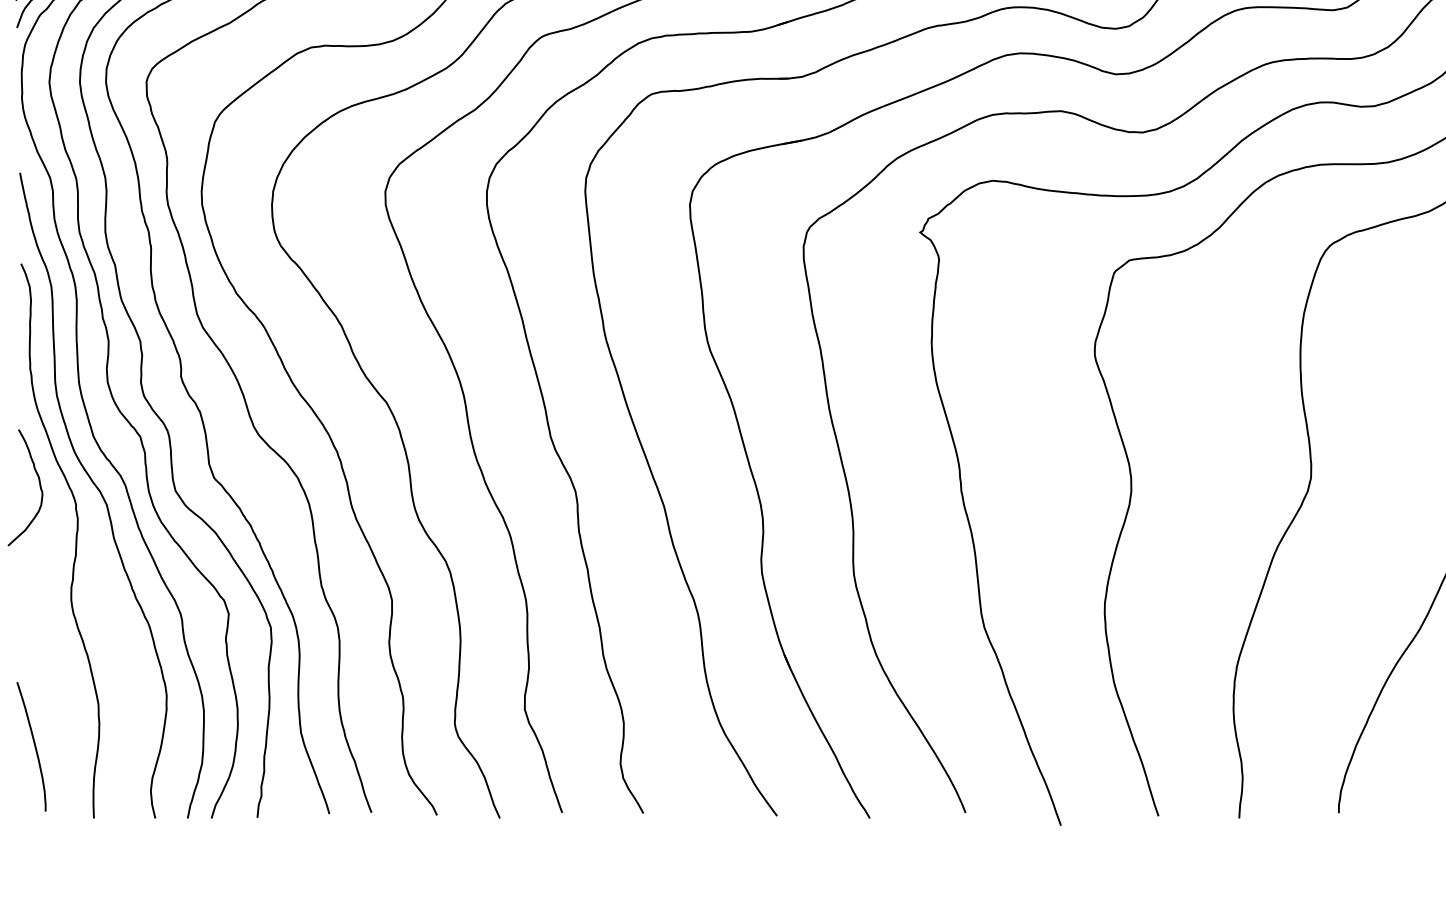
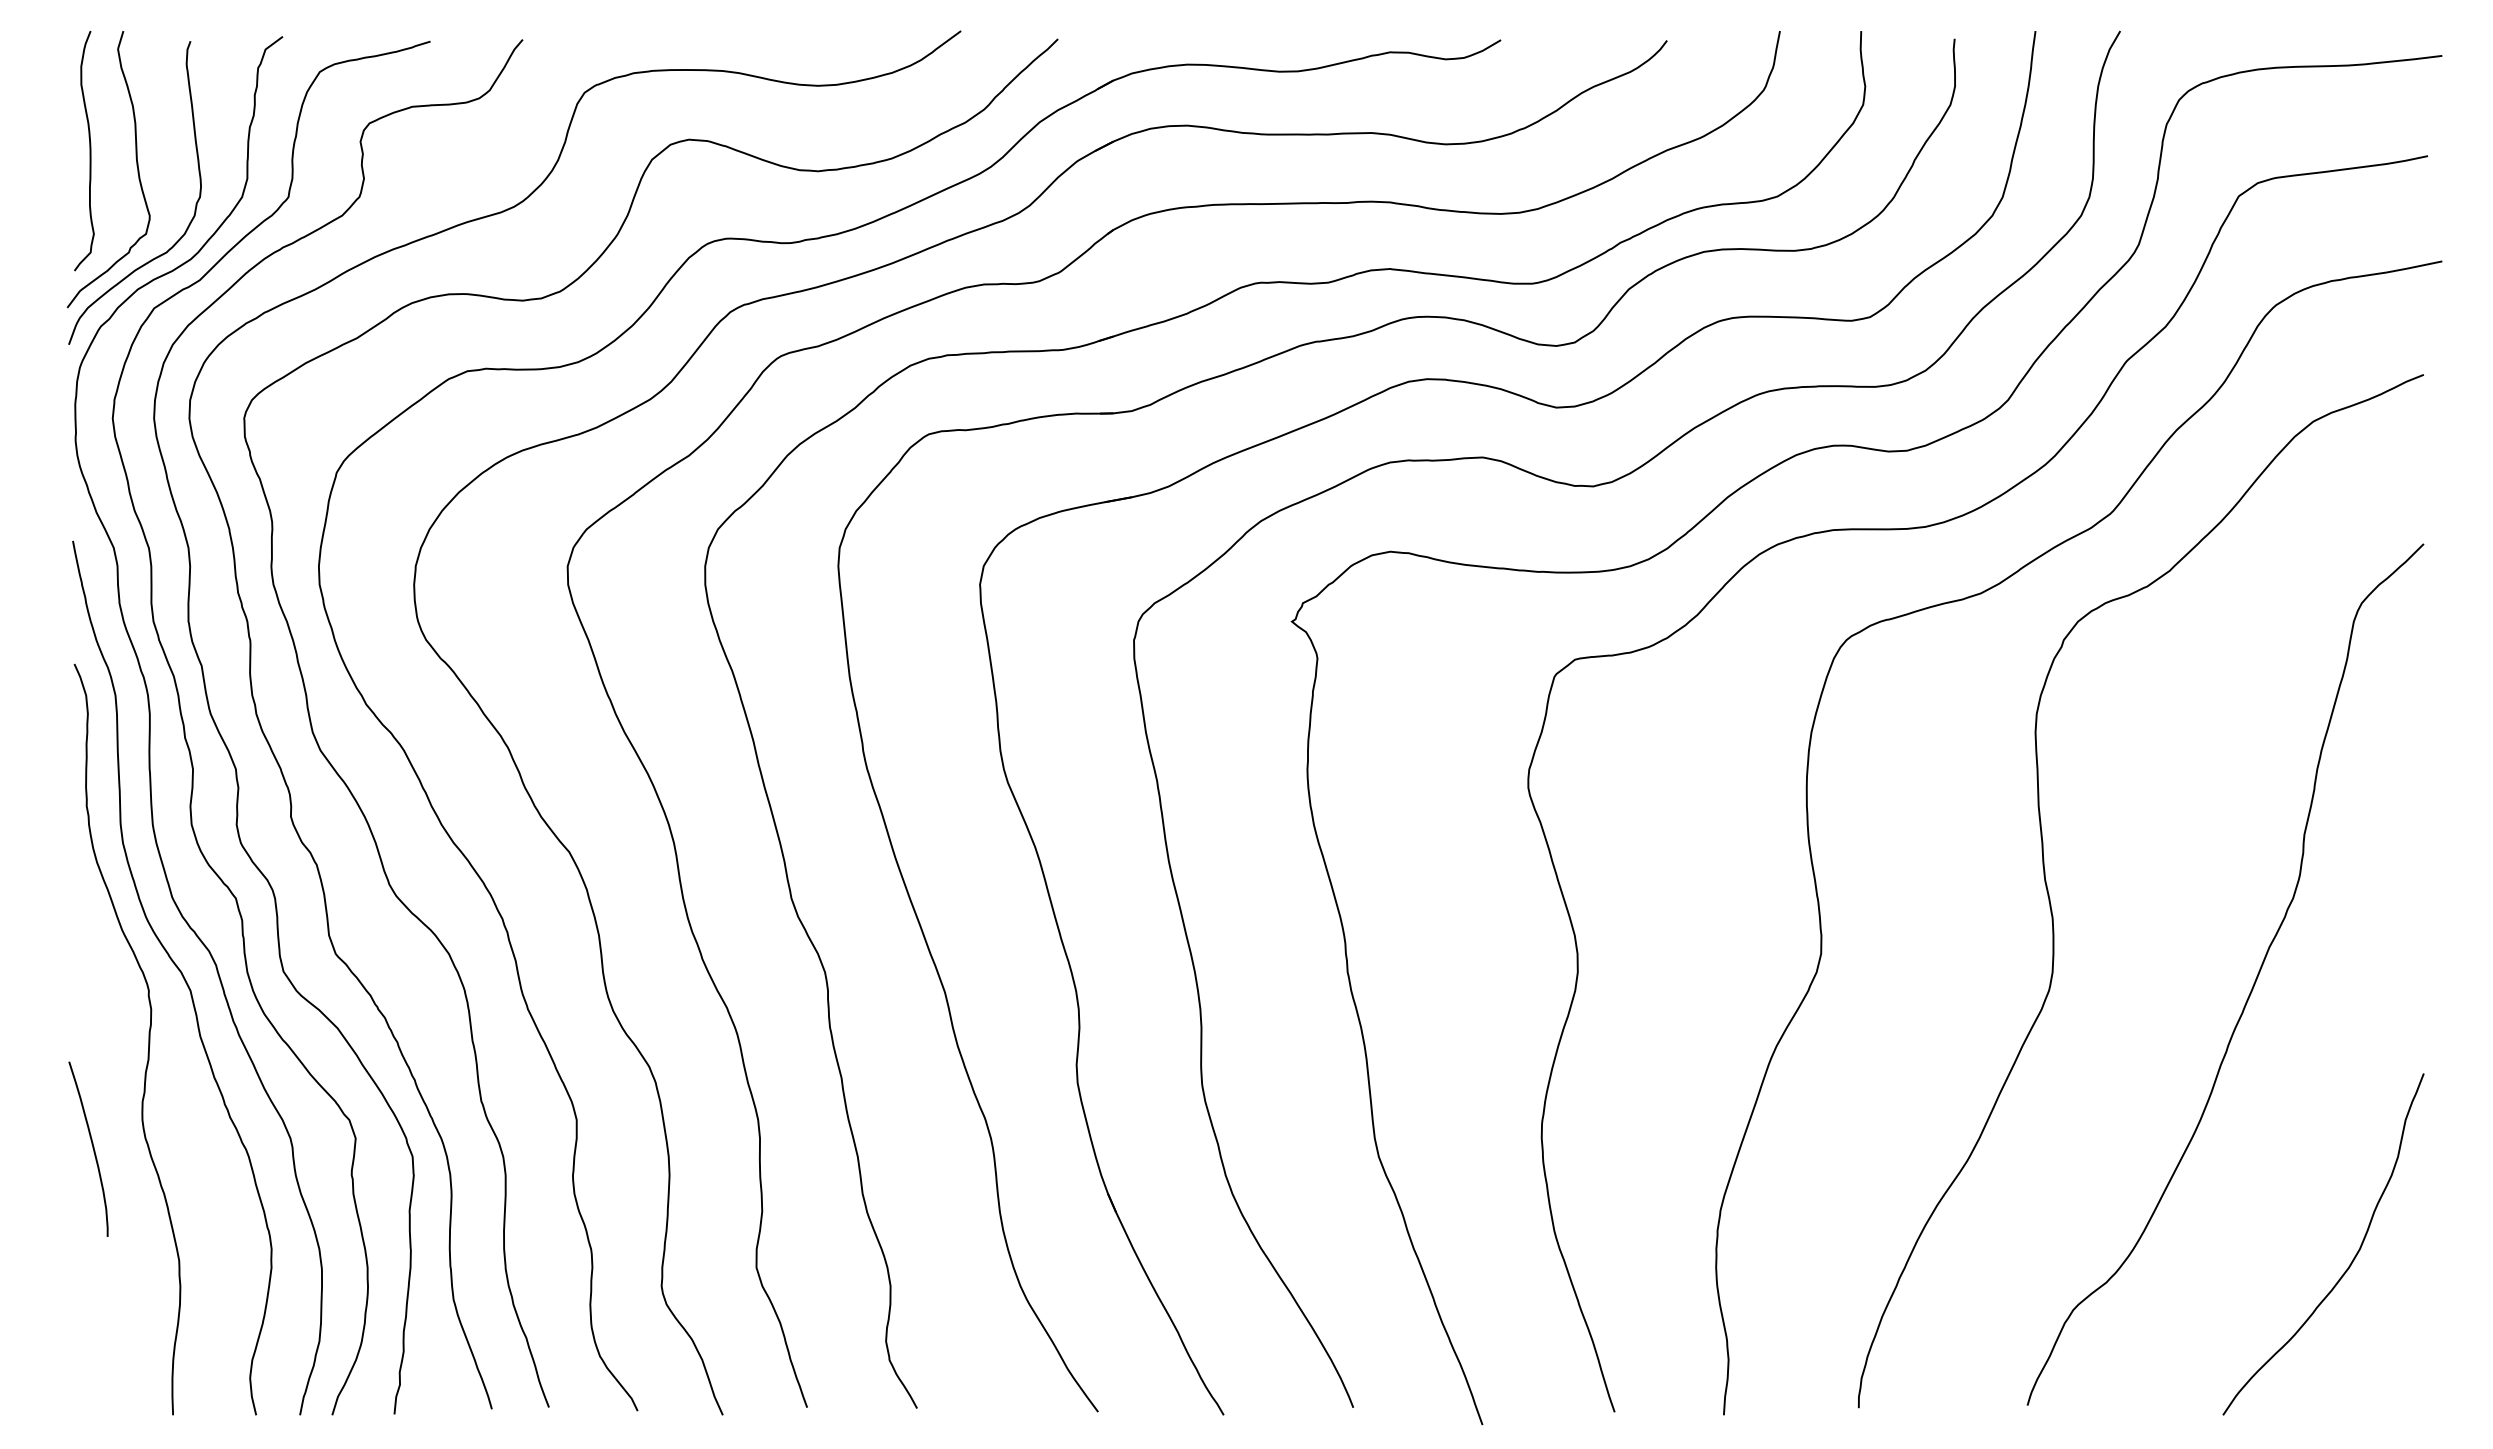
curve: (39, 486) -> (99, 965), removed
curve: (34, 746) -> (92, 1148), moved

